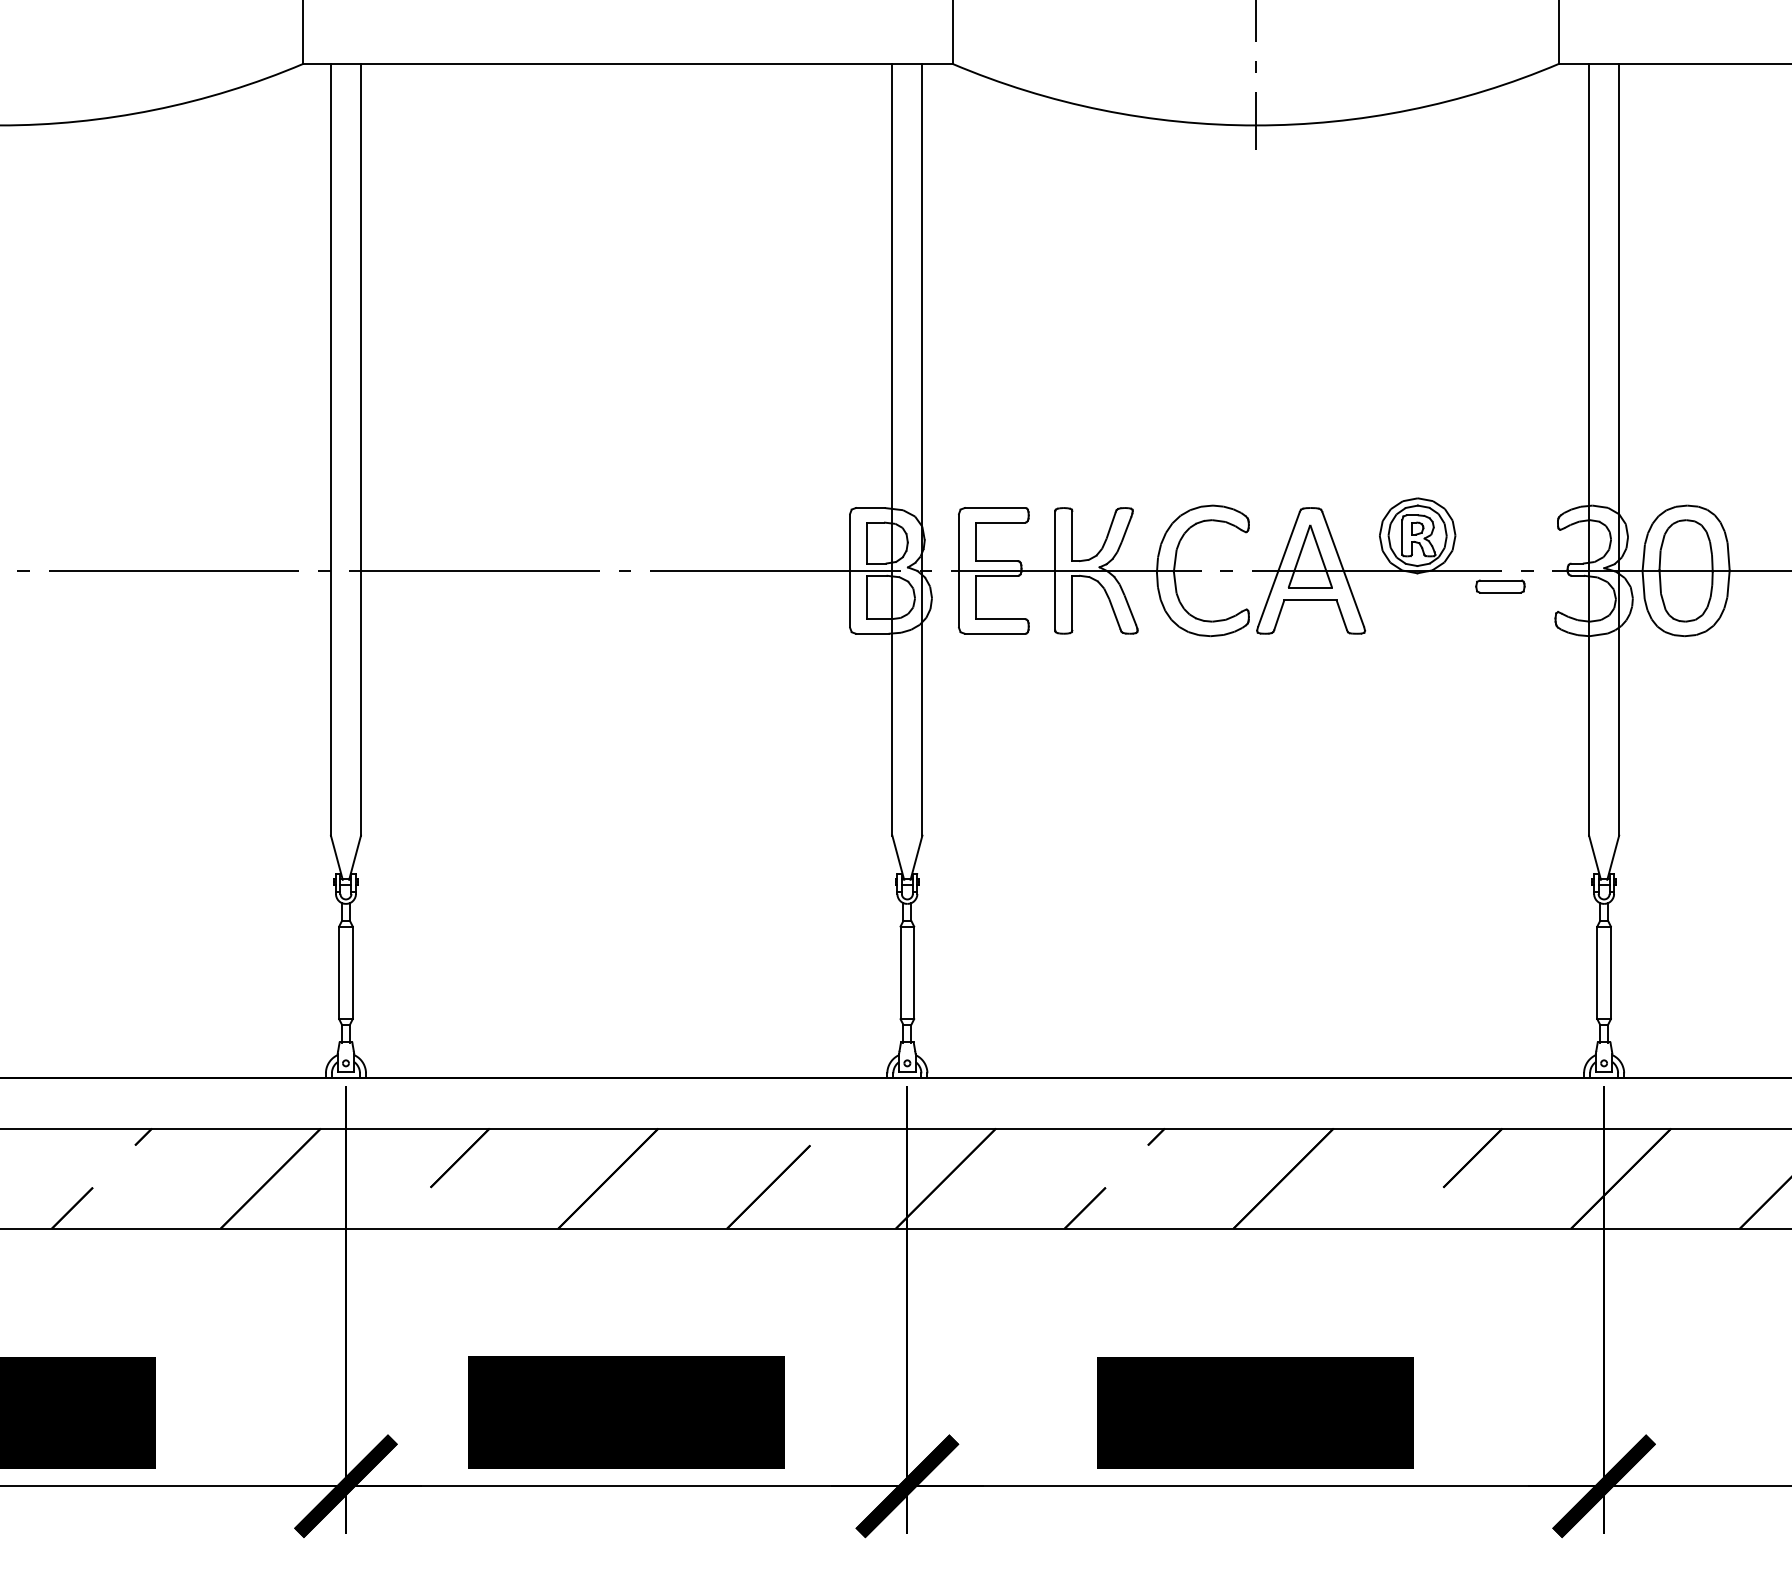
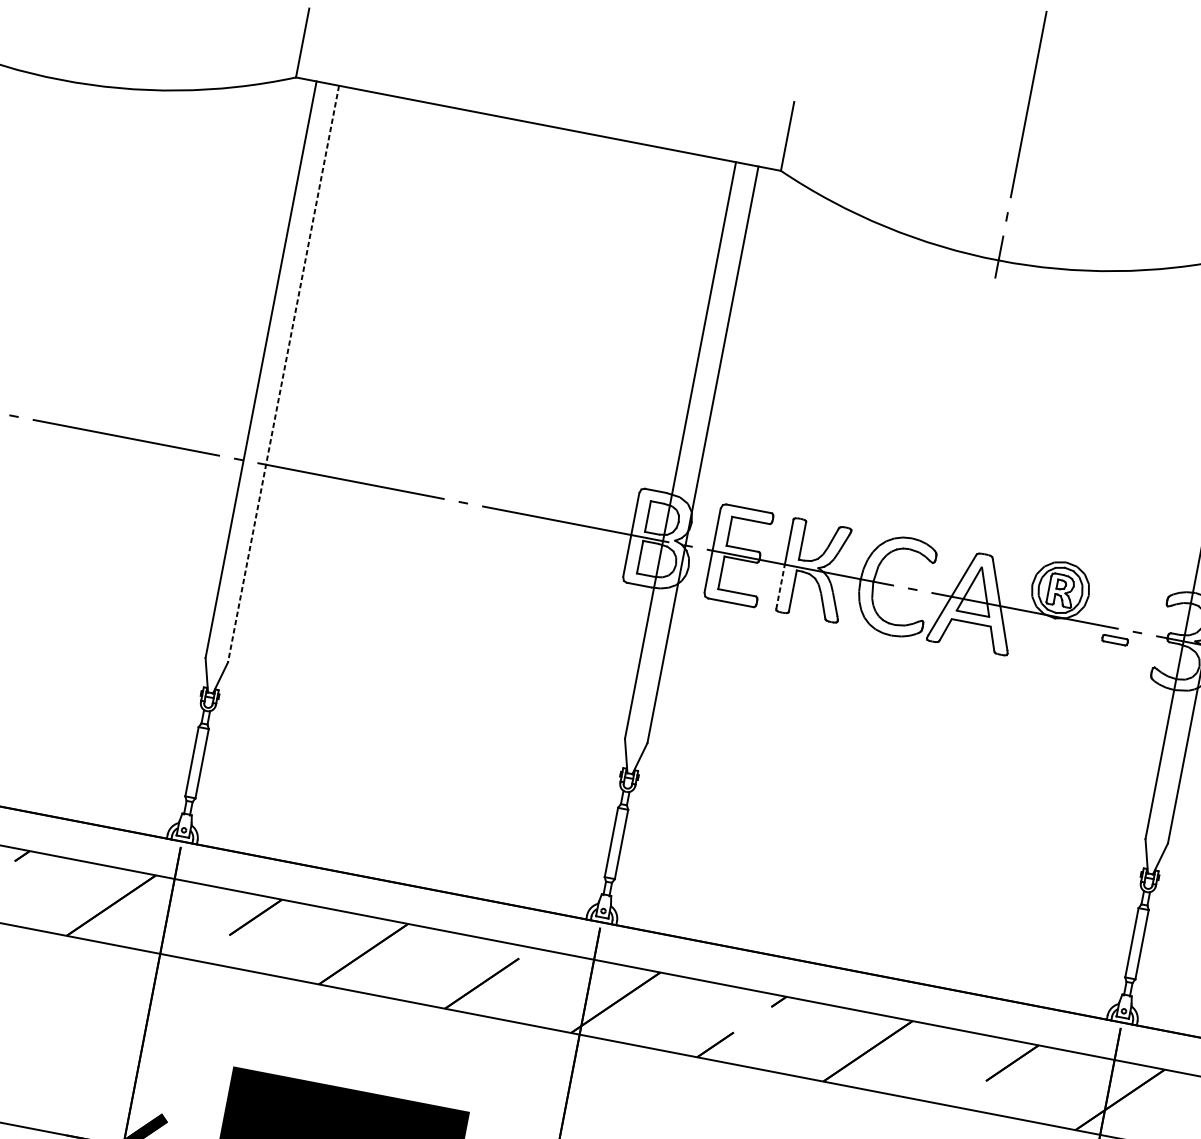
line: (361, 449) -> (283, 373), solid -> dashed
part: (1500, 586) -> (1115, 640), size x0.7
line: (1055, 600) -> (780, 586), solid -> dashed

